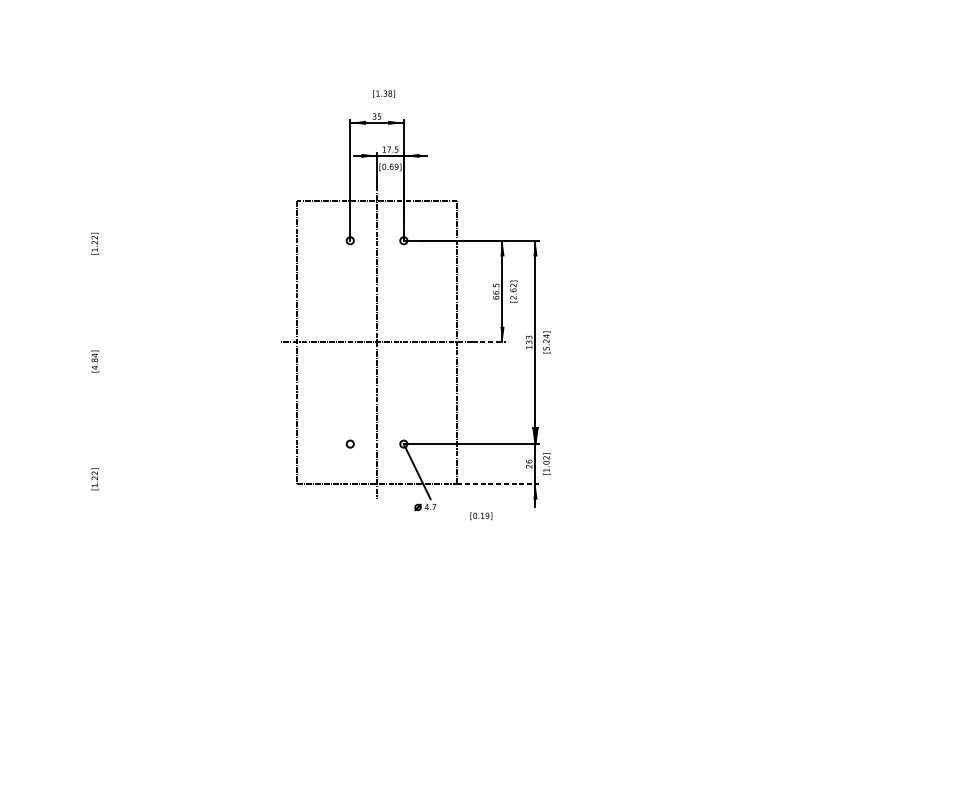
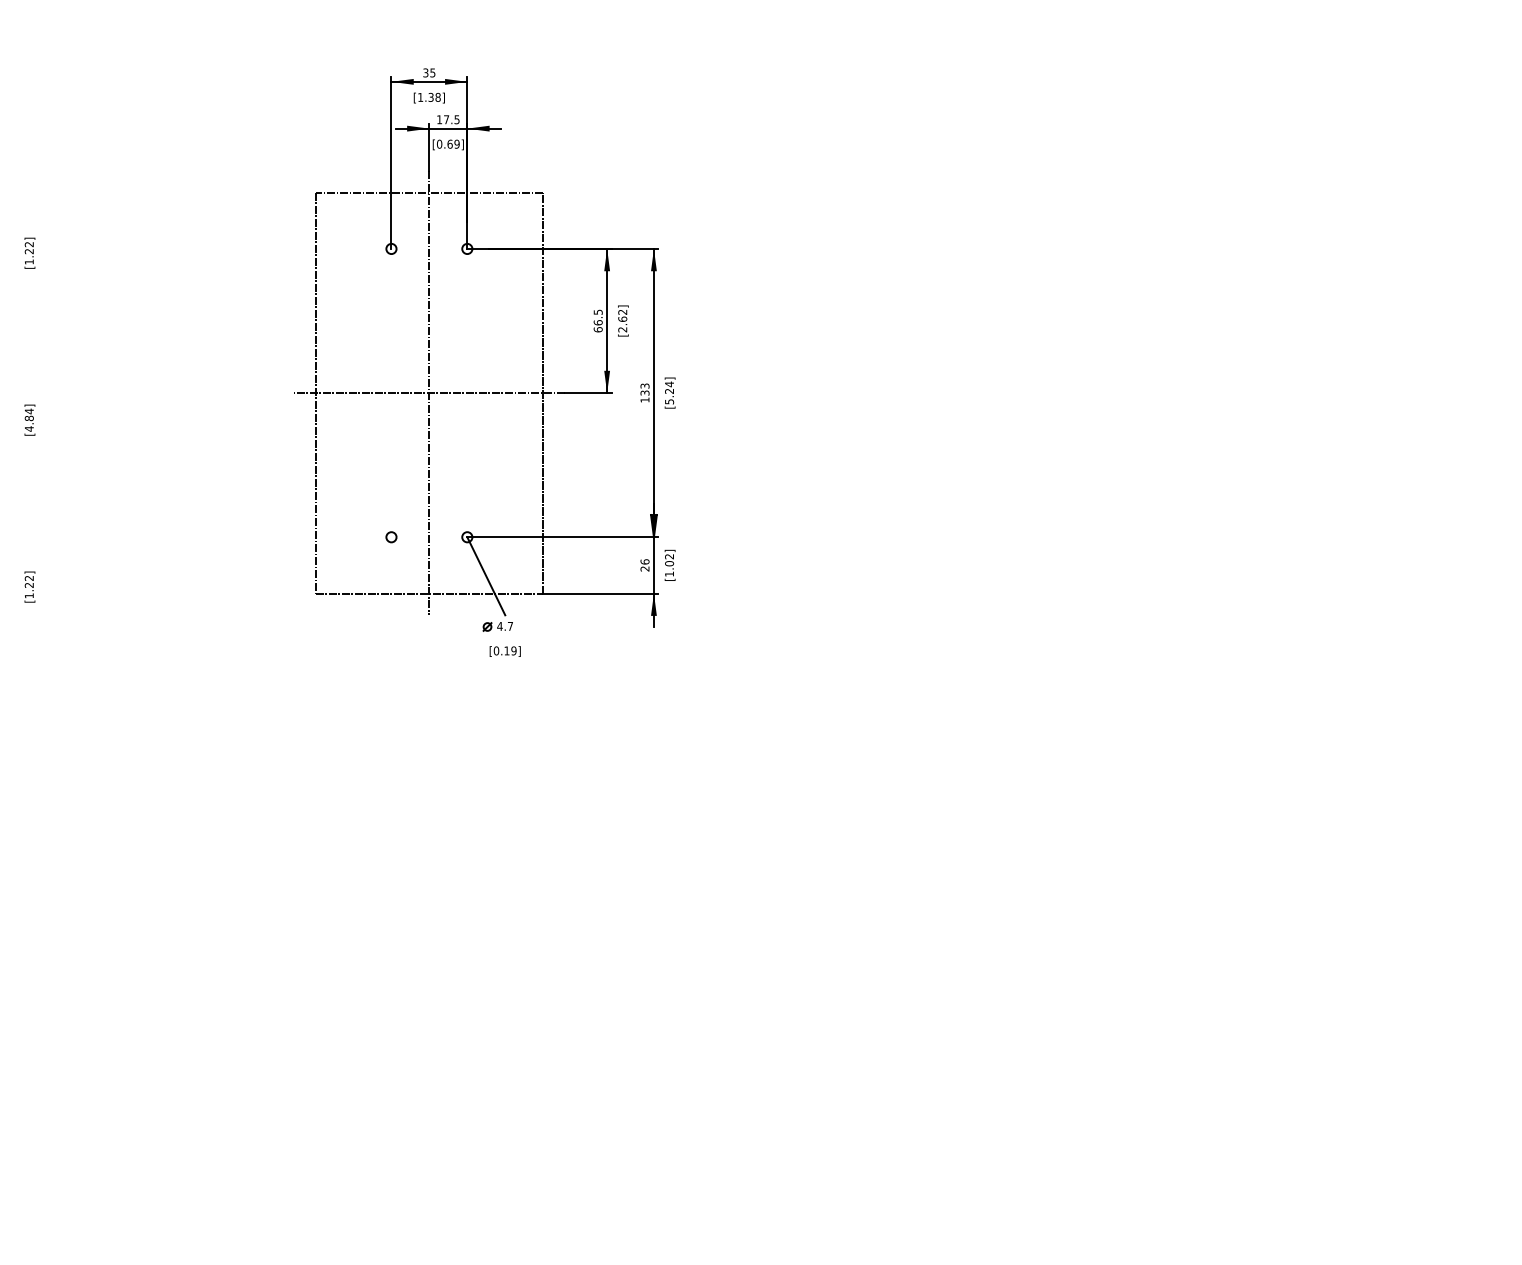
text: (383, 93) -> (428, 97), moved
line: (489, 342) -> (588, 393), dashed -> solid
line: (497, 483) -> (600, 593), dashed -> solid
text: (480, 516) -> (504, 651), moved

